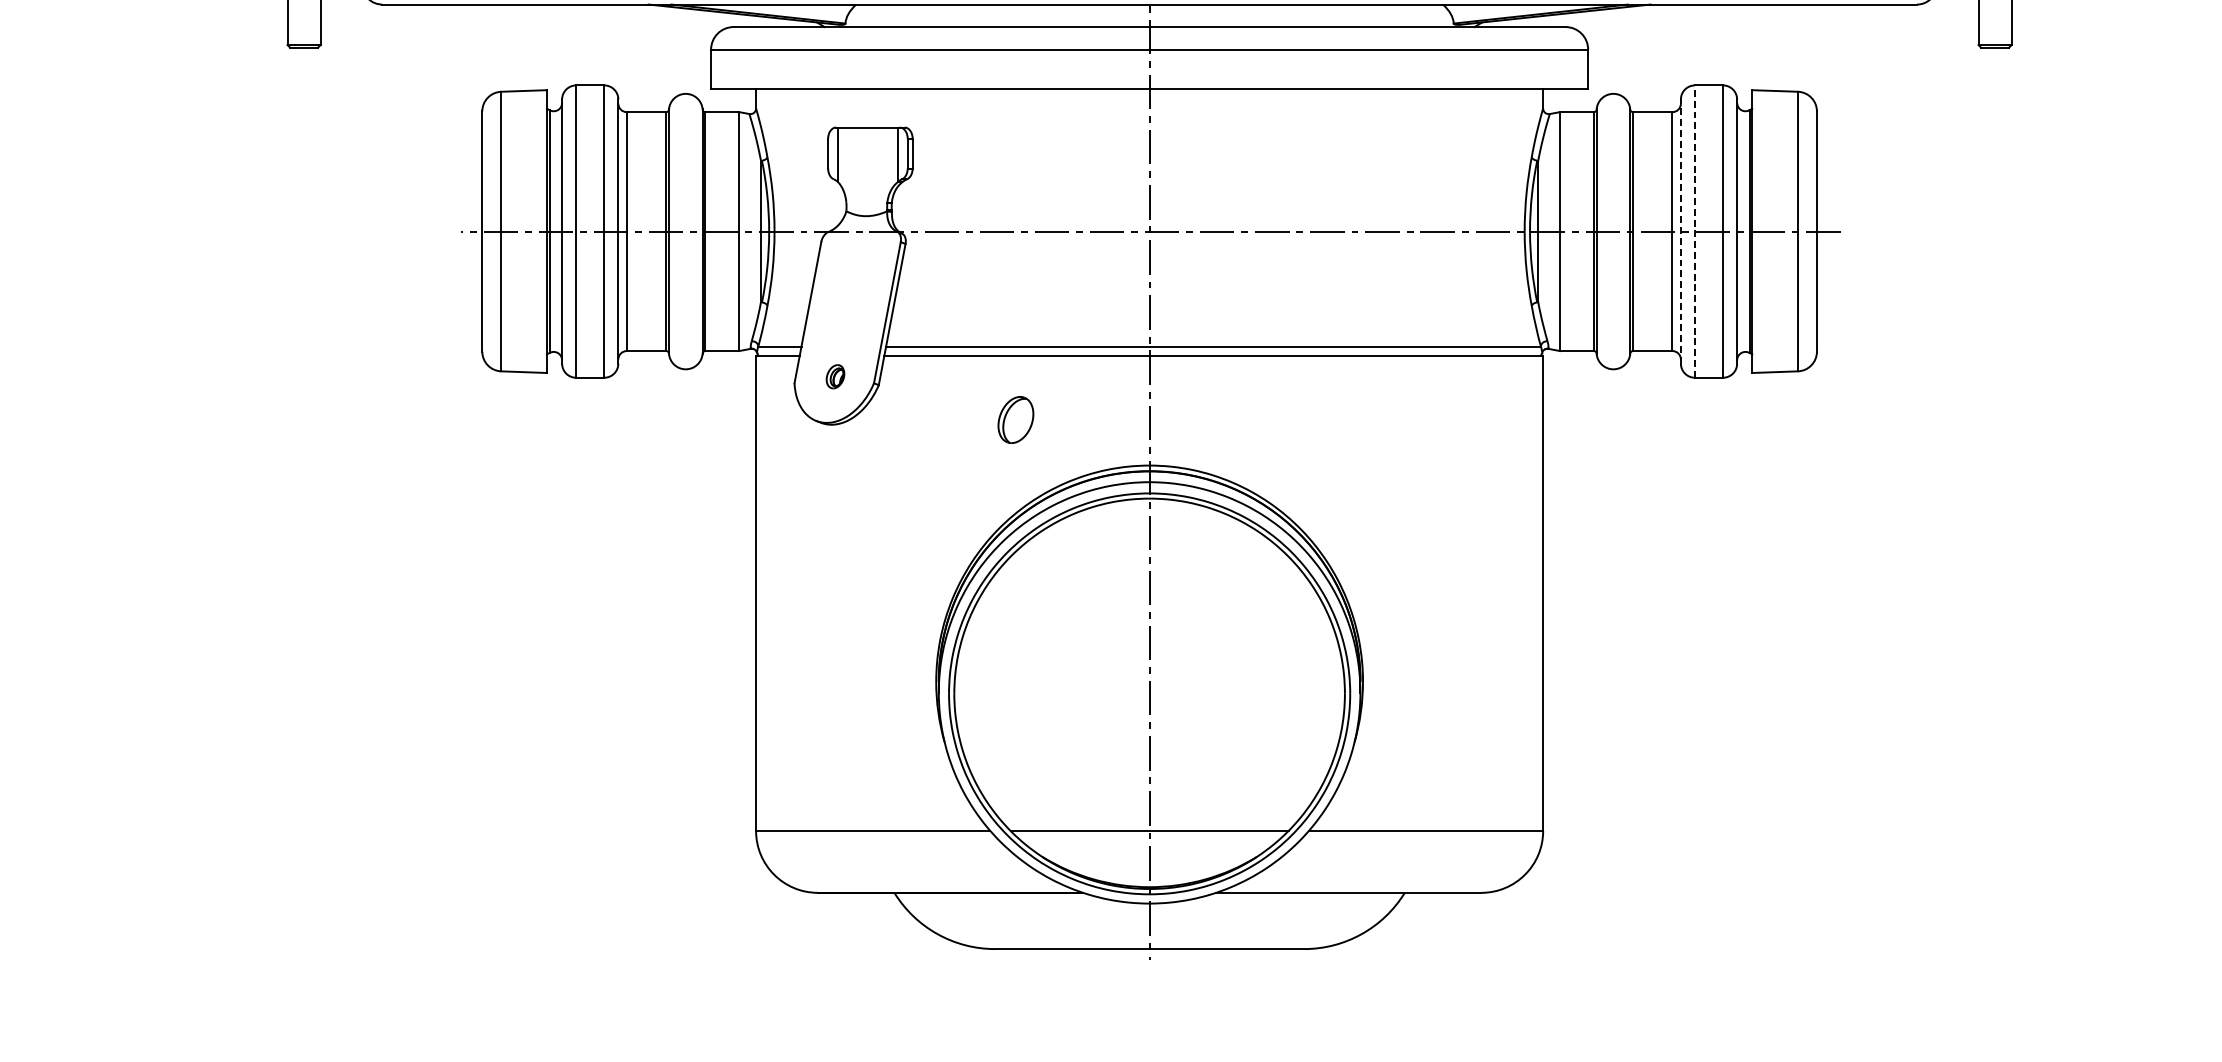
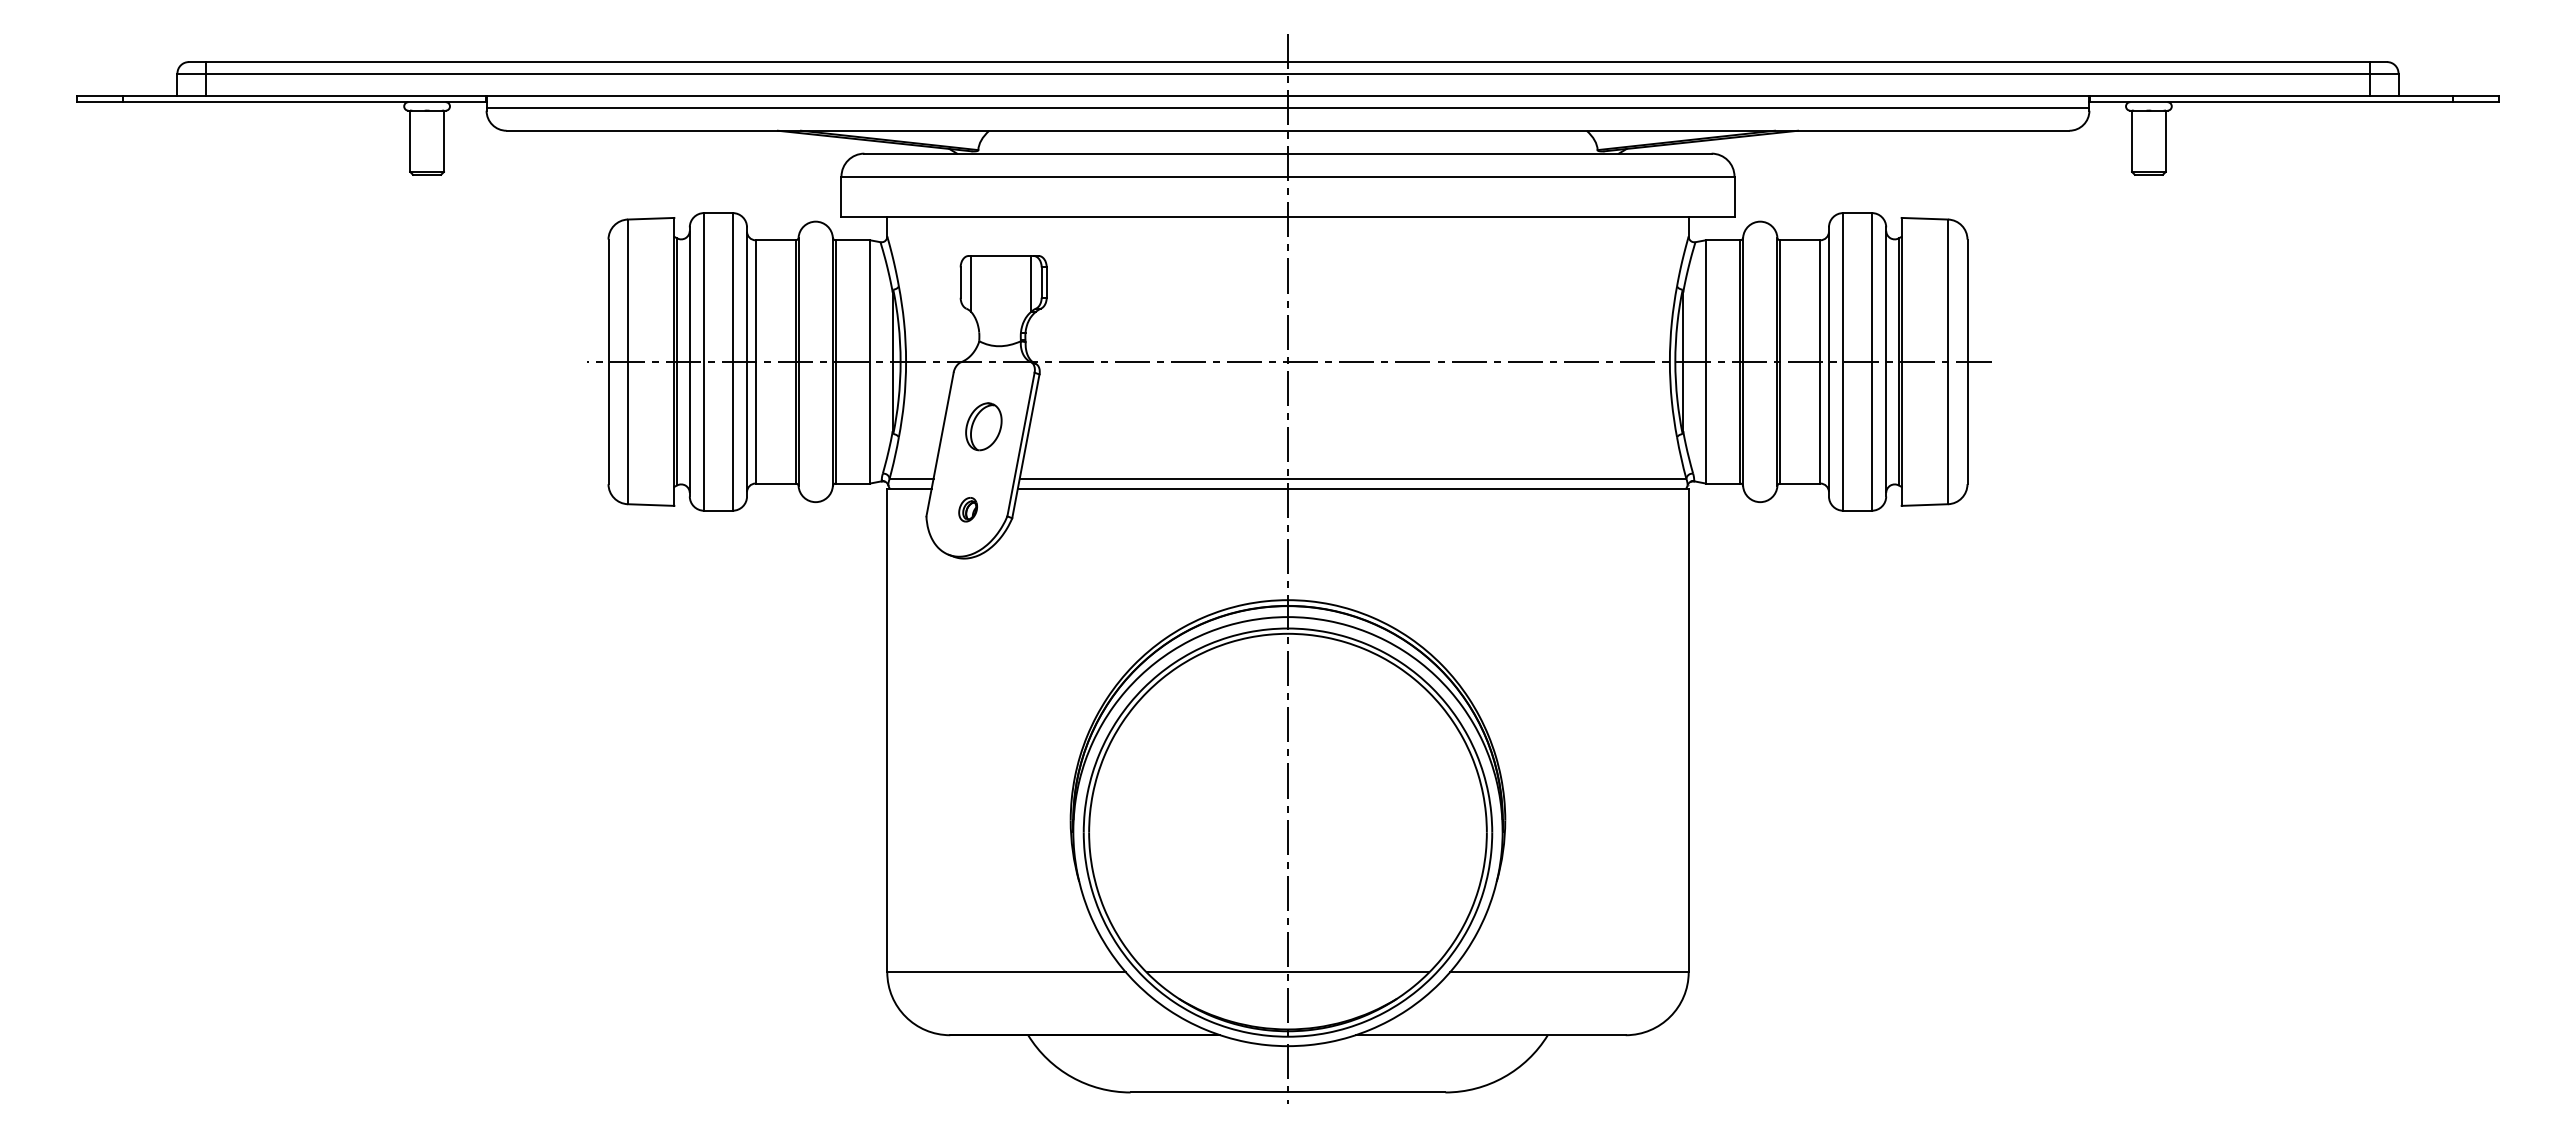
line: (1680, 231) -> (1828, 361), dashed -> solid
line: (1695, 231) -> (1843, 361), dashed -> solid
part: (1015, 419) -> (983, 426), moved

